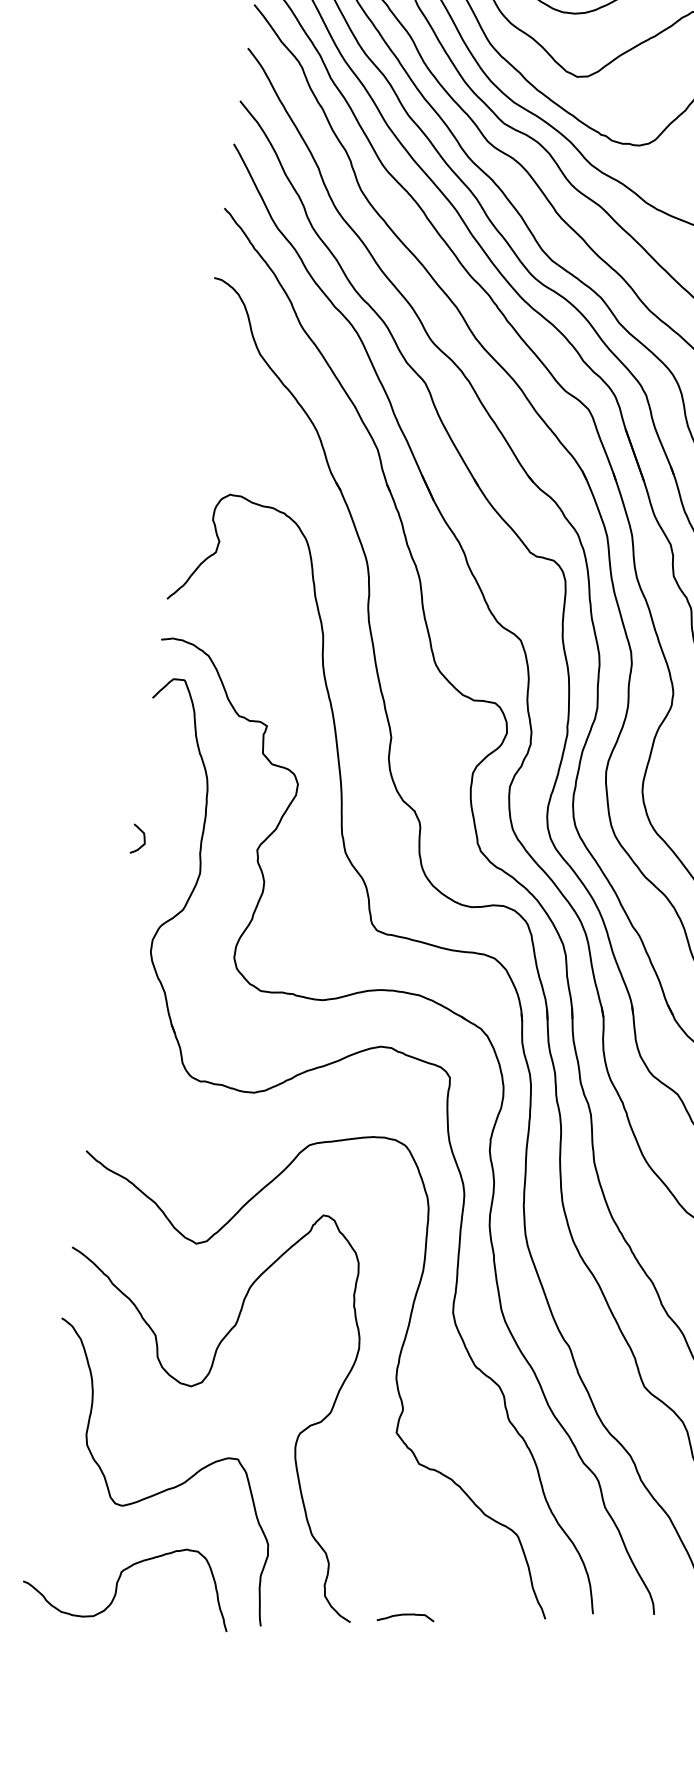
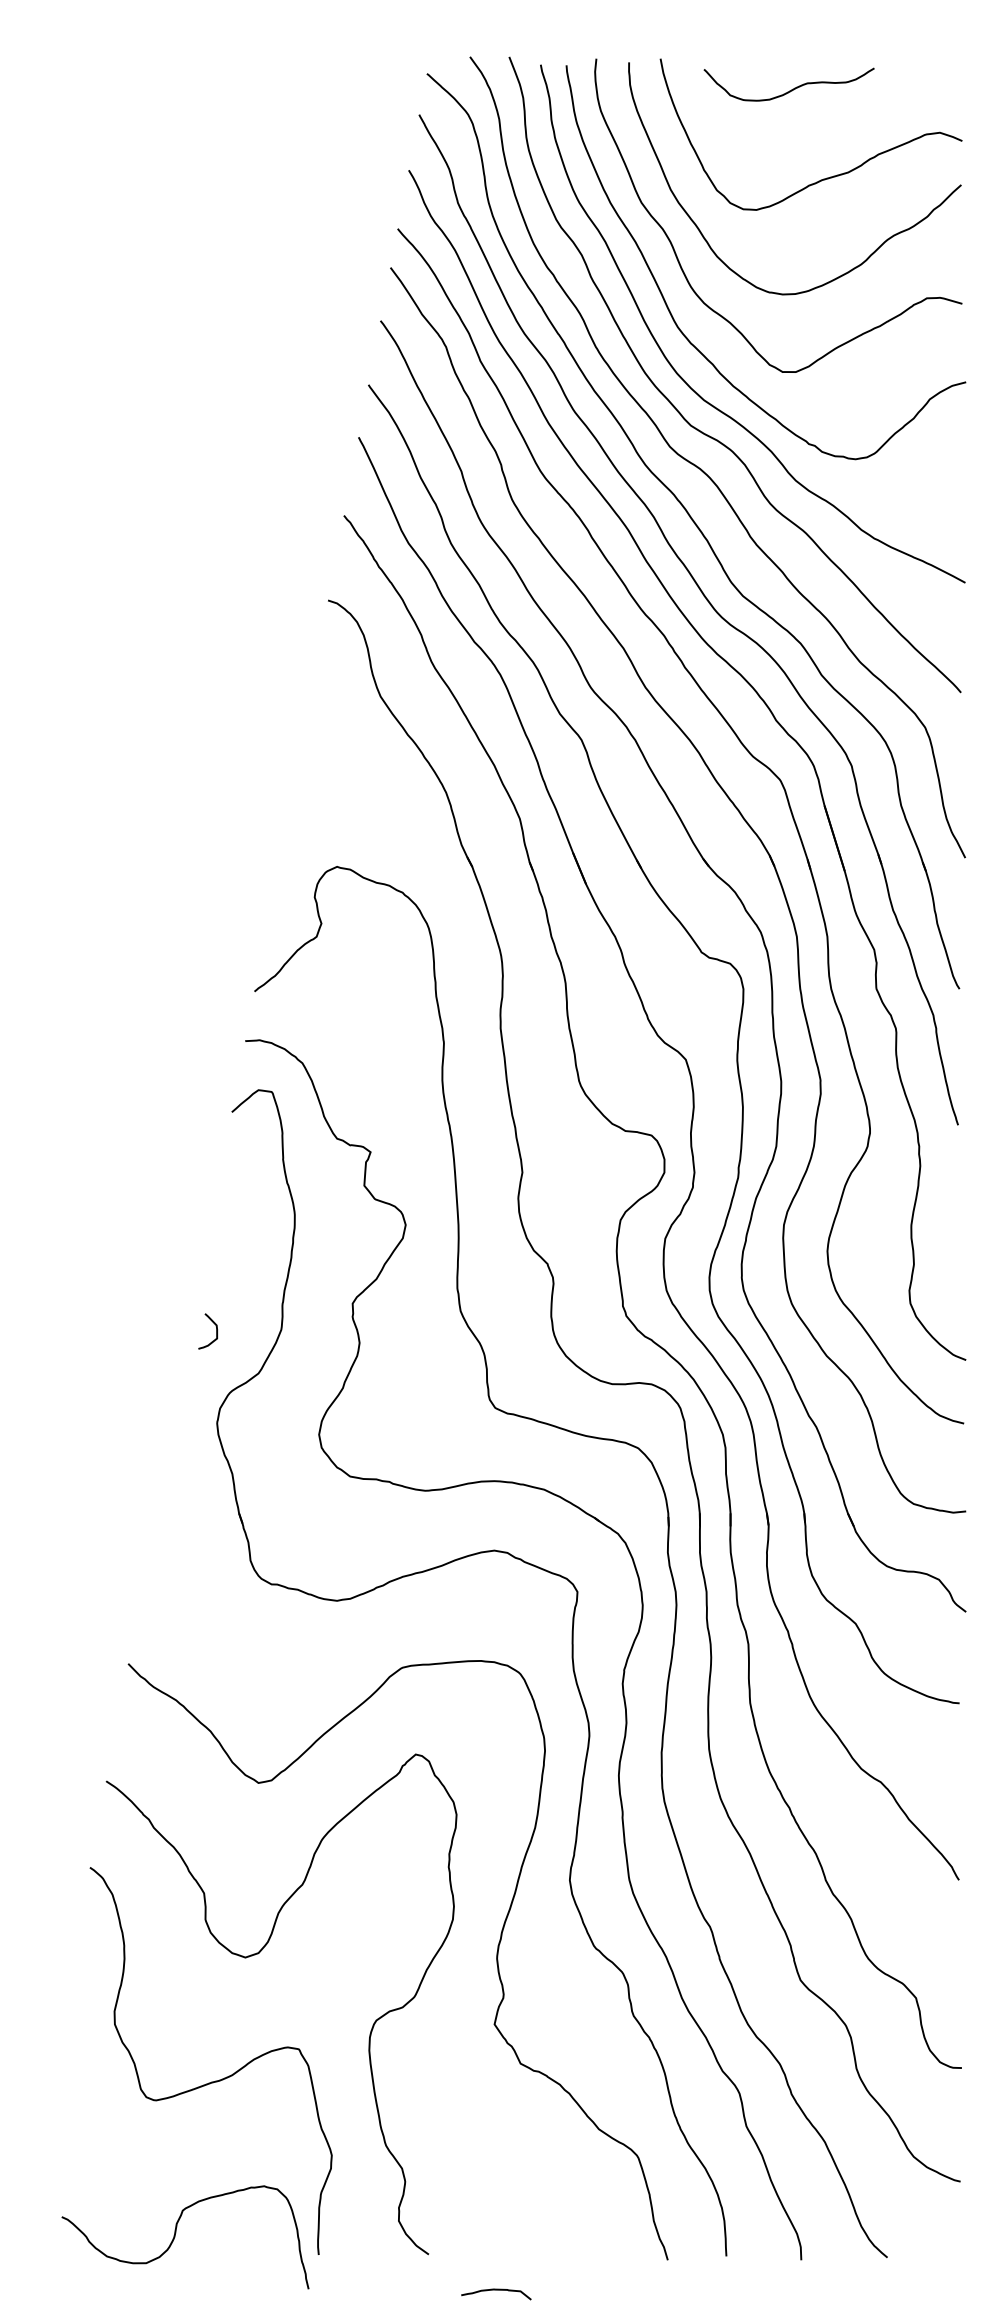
curve: (144, 838) -> (216, 1331), moved
curve: (117, 1590) -> (176, 2233), moved
curve: (405, 1615) -> (496, 2290), moved

